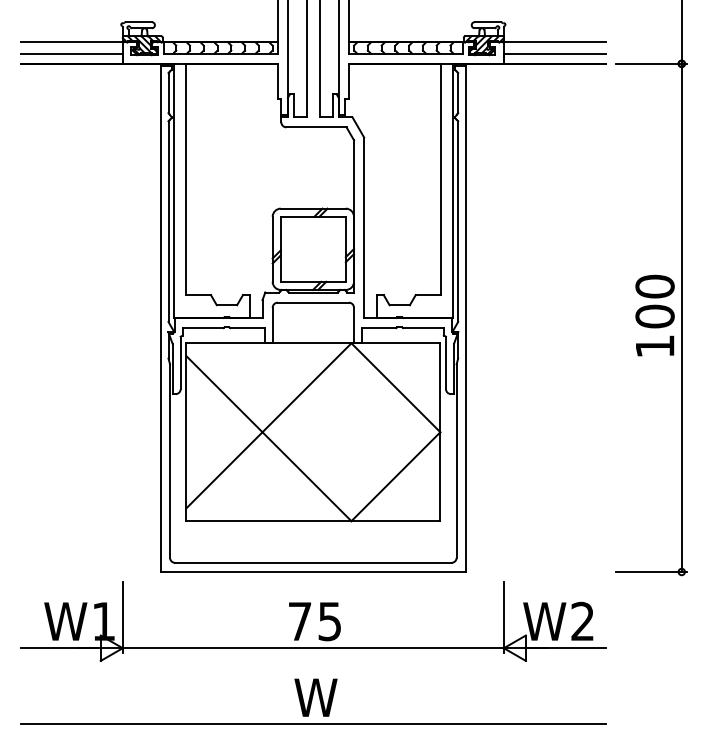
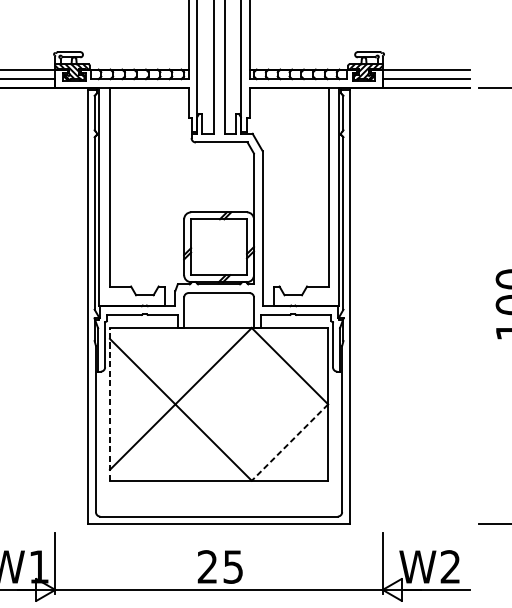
line: (186, 432) -> (110, 404), solid -> dashed
line: (395, 476) -> (289, 442), solid -> dashed
text: (299, 620) -> (207, 566), 75 -> 25

